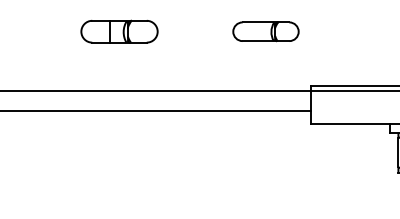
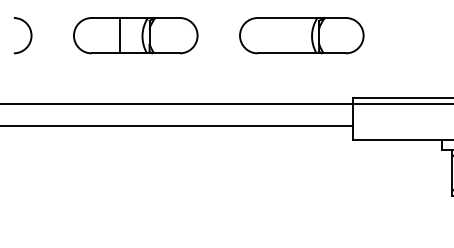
arc: (26, 31) -> (30, 35), added
part: (119, 31) -> (135, 35), size x1.43
part: (265, 31) -> (301, 35), size x1.67

